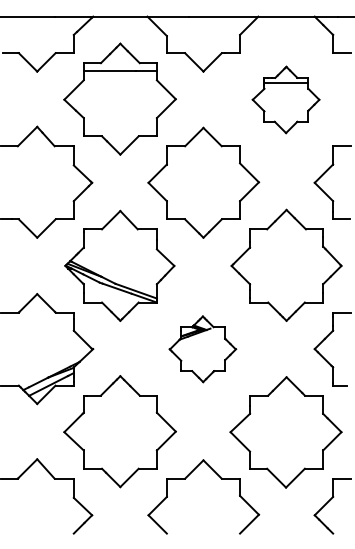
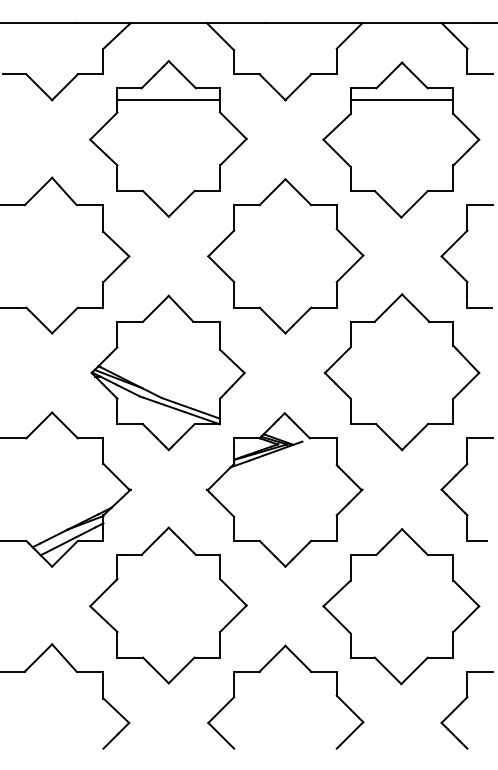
part: (286, 99) -> (401, 139), size x1.67
part: (202, 348) -> (284, 489), size x1.67

